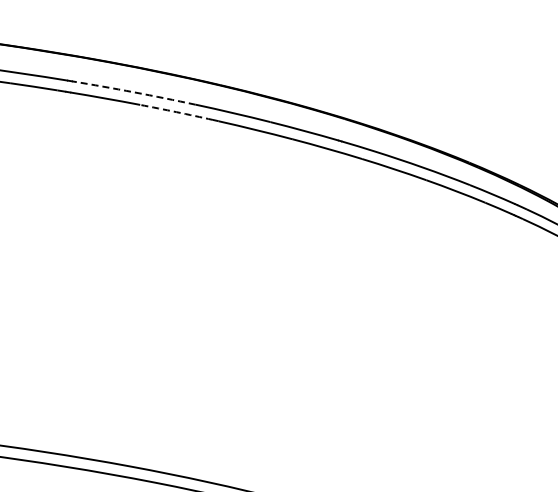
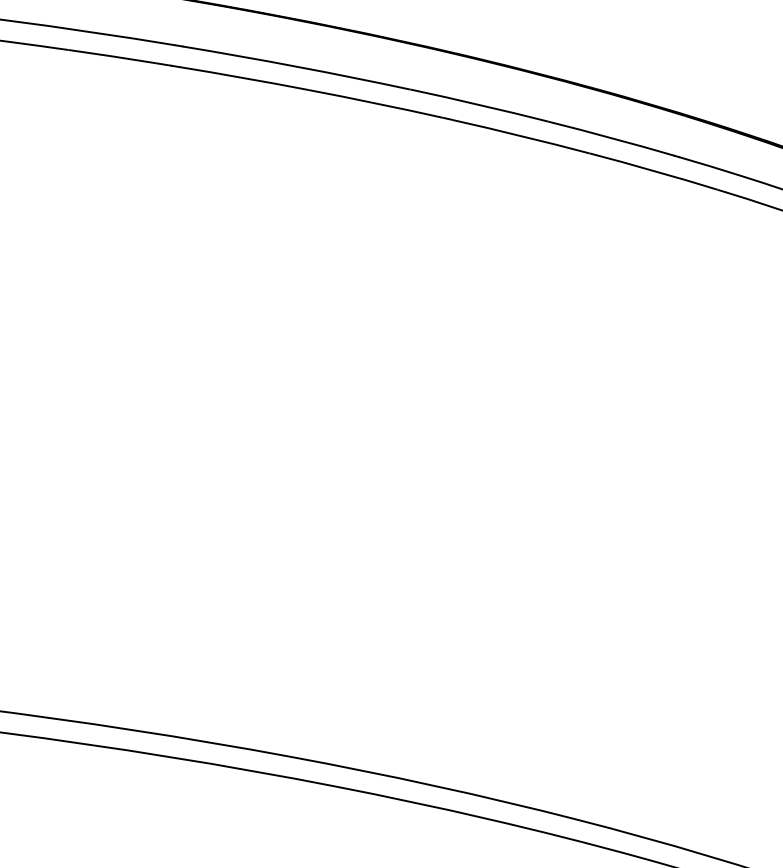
arc: (133, 92) -> (295, 67), dashed -> solid
arc: (176, 112) -> (375, 103), dashed -> solid

